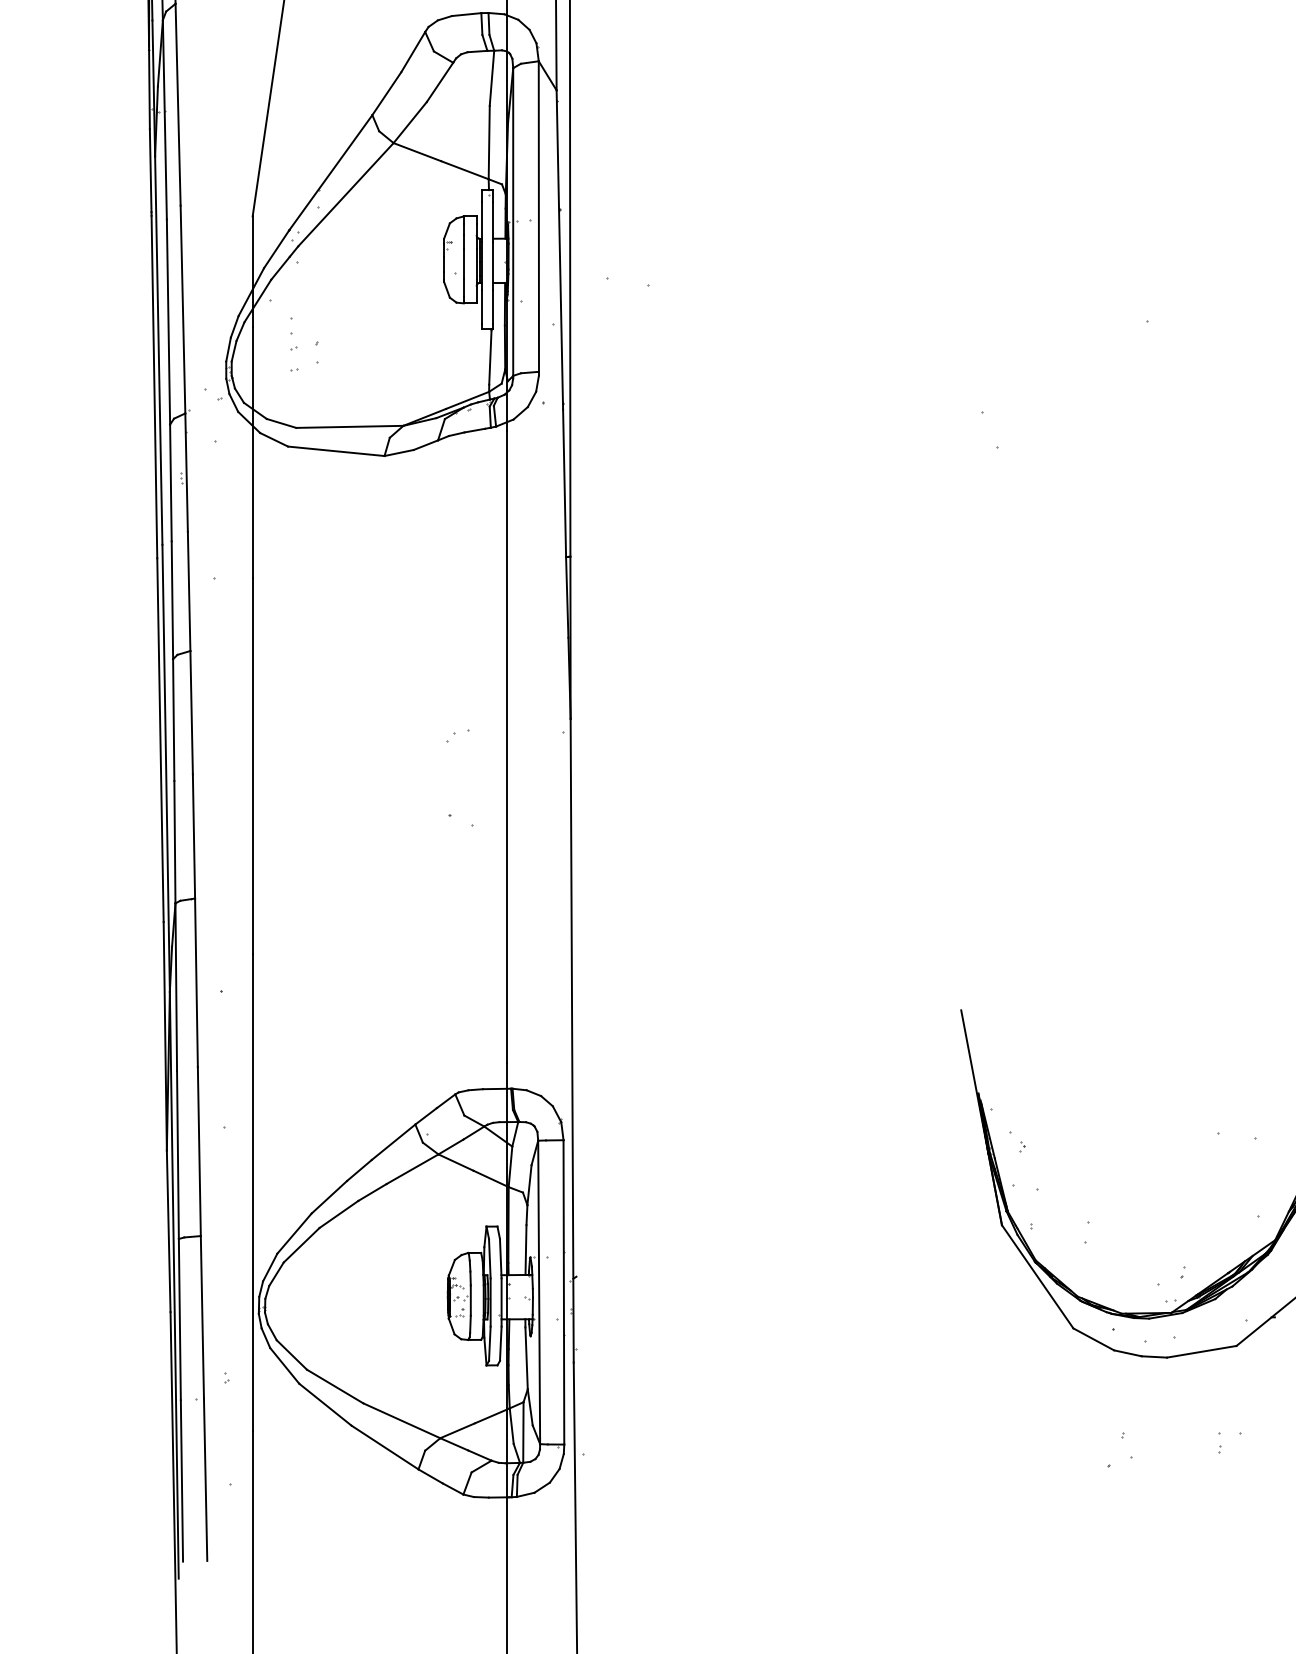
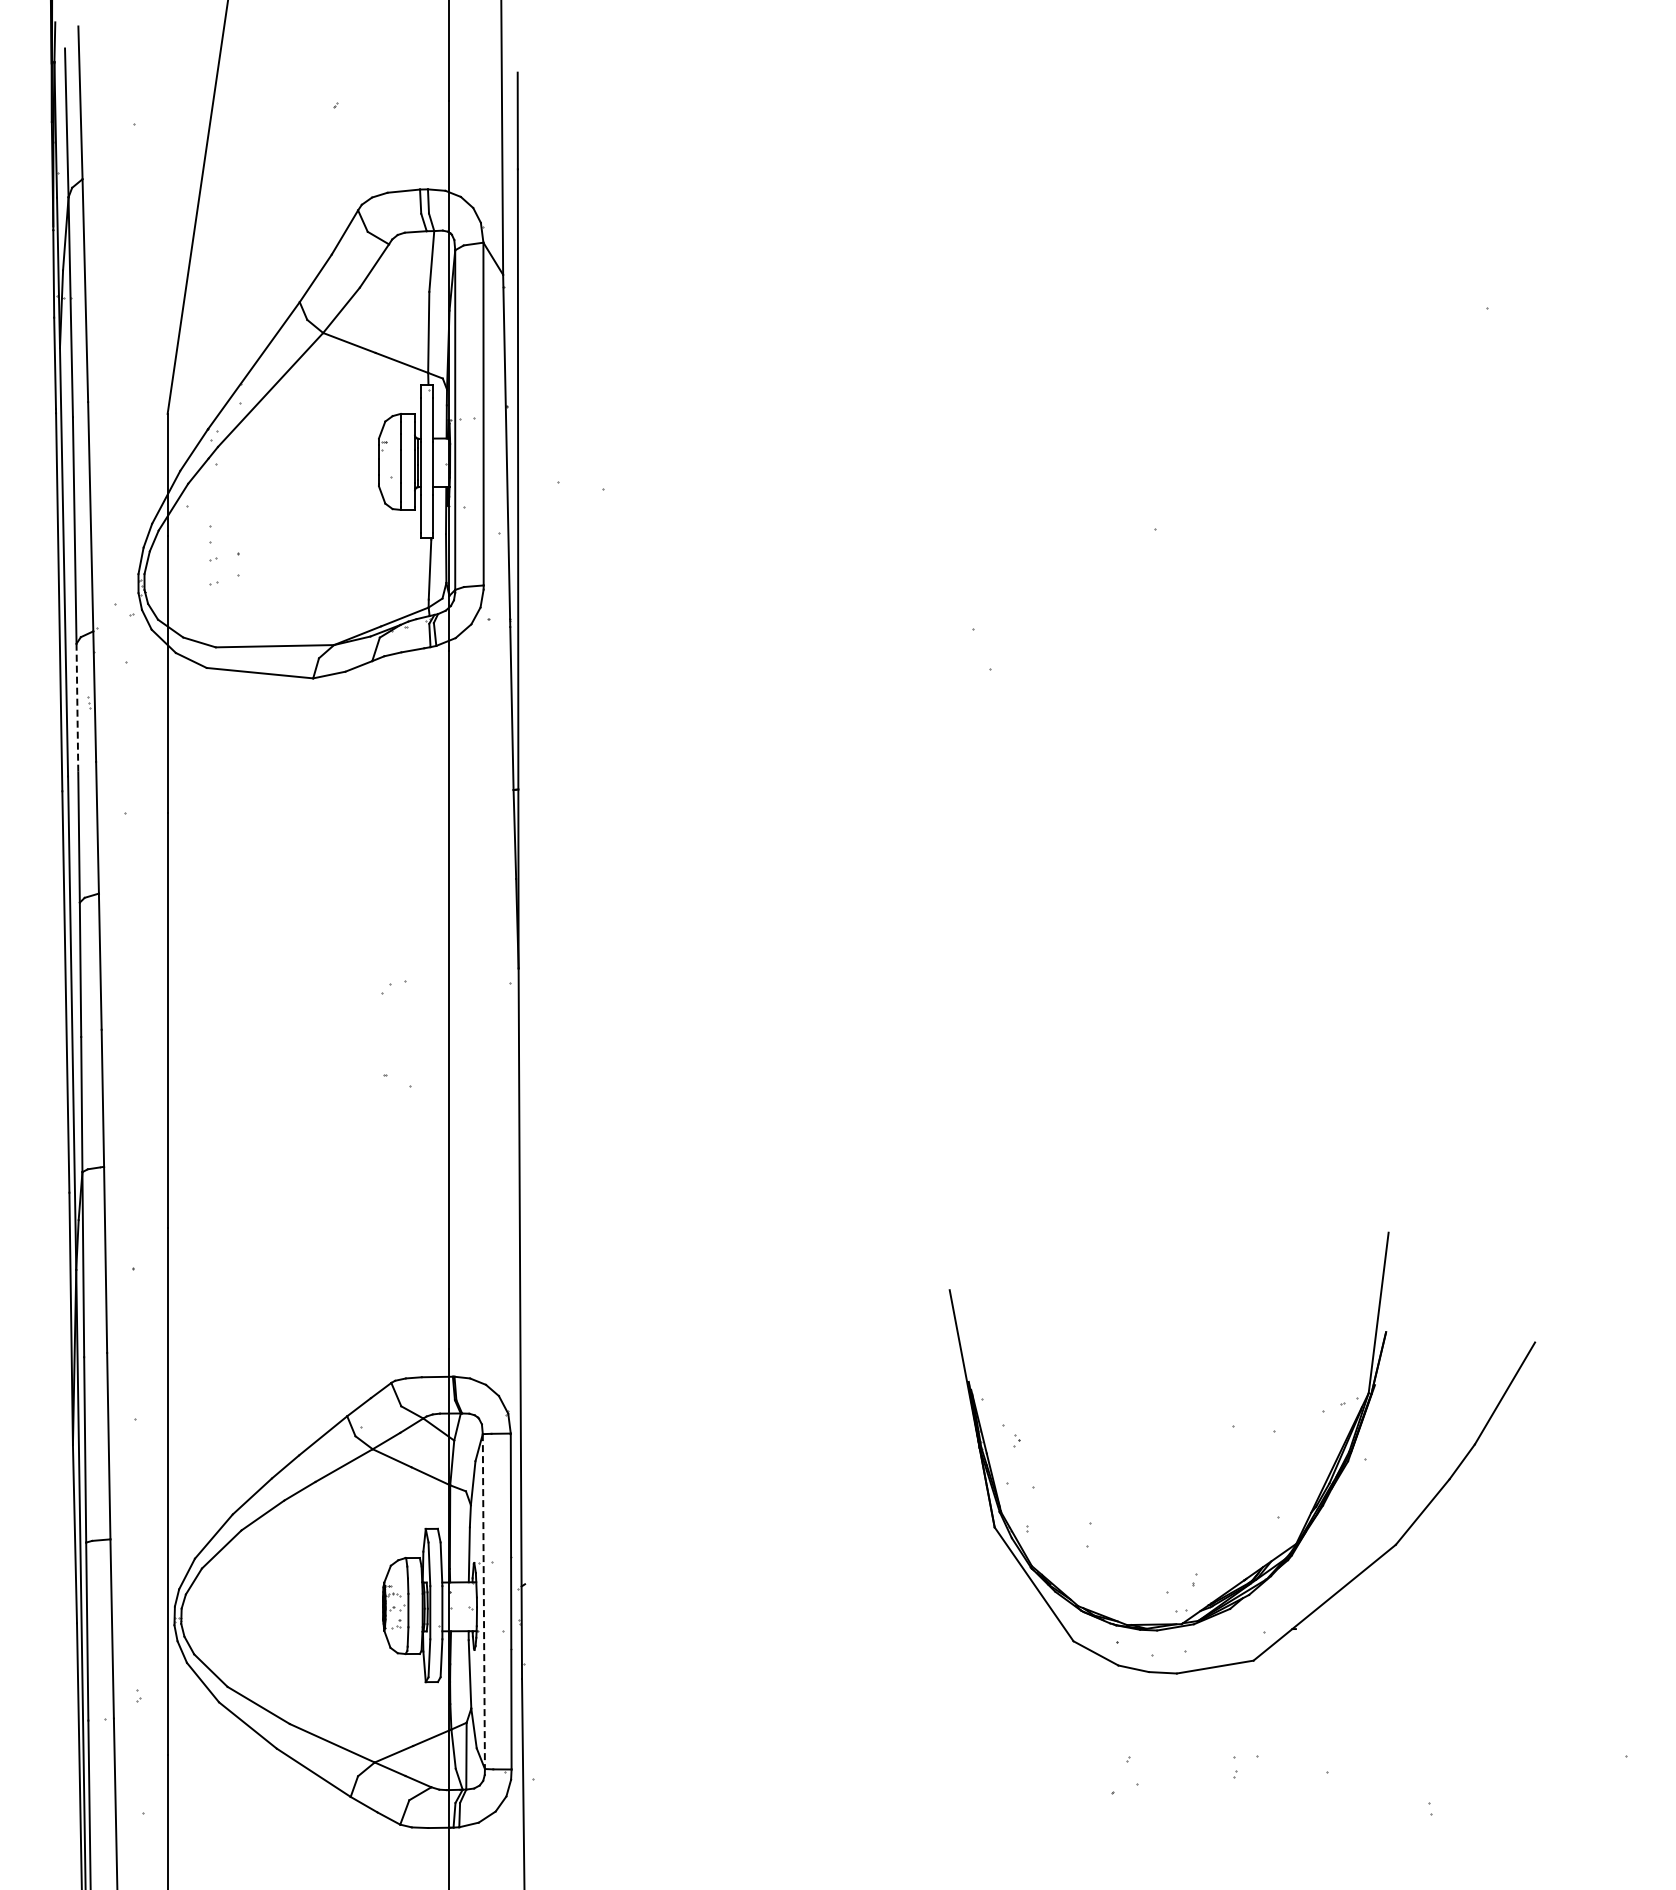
line: (170, 483) -> (77, 708), solid -> dashed
line: (538, 1293) -> (483, 1602), solid -> dashed

